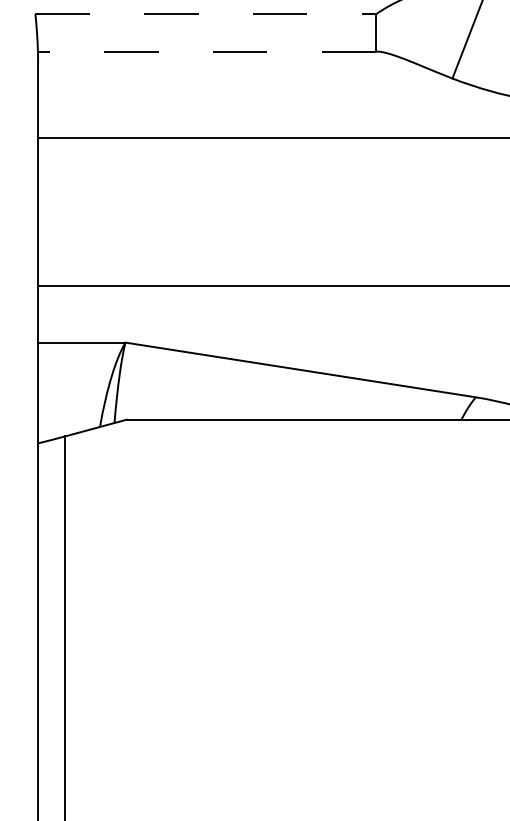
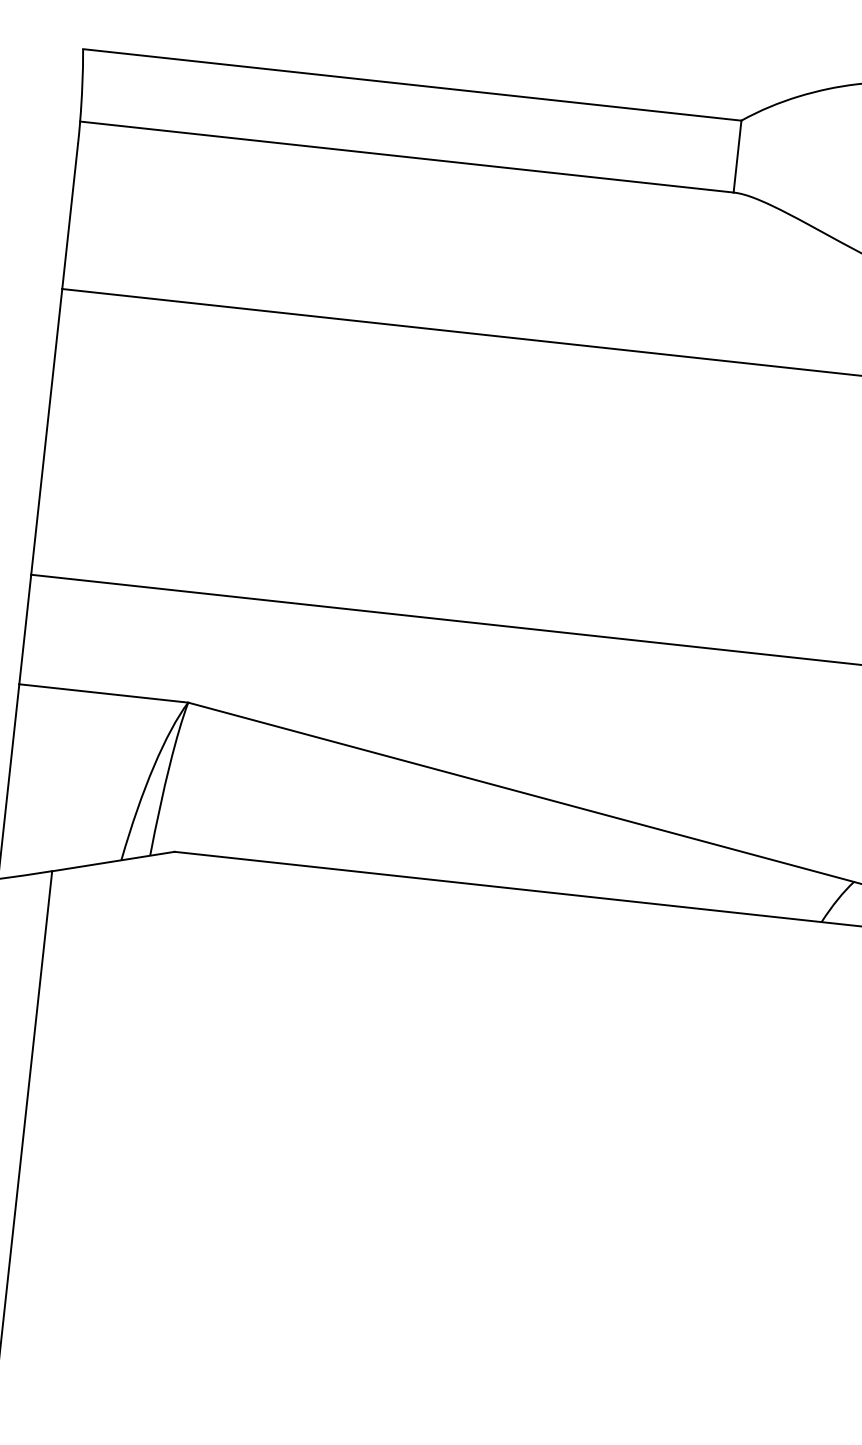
line: (206, 14) -> (413, 85), dashed -> solid
line: (206, 51) -> (405, 156), dashed -> solid

